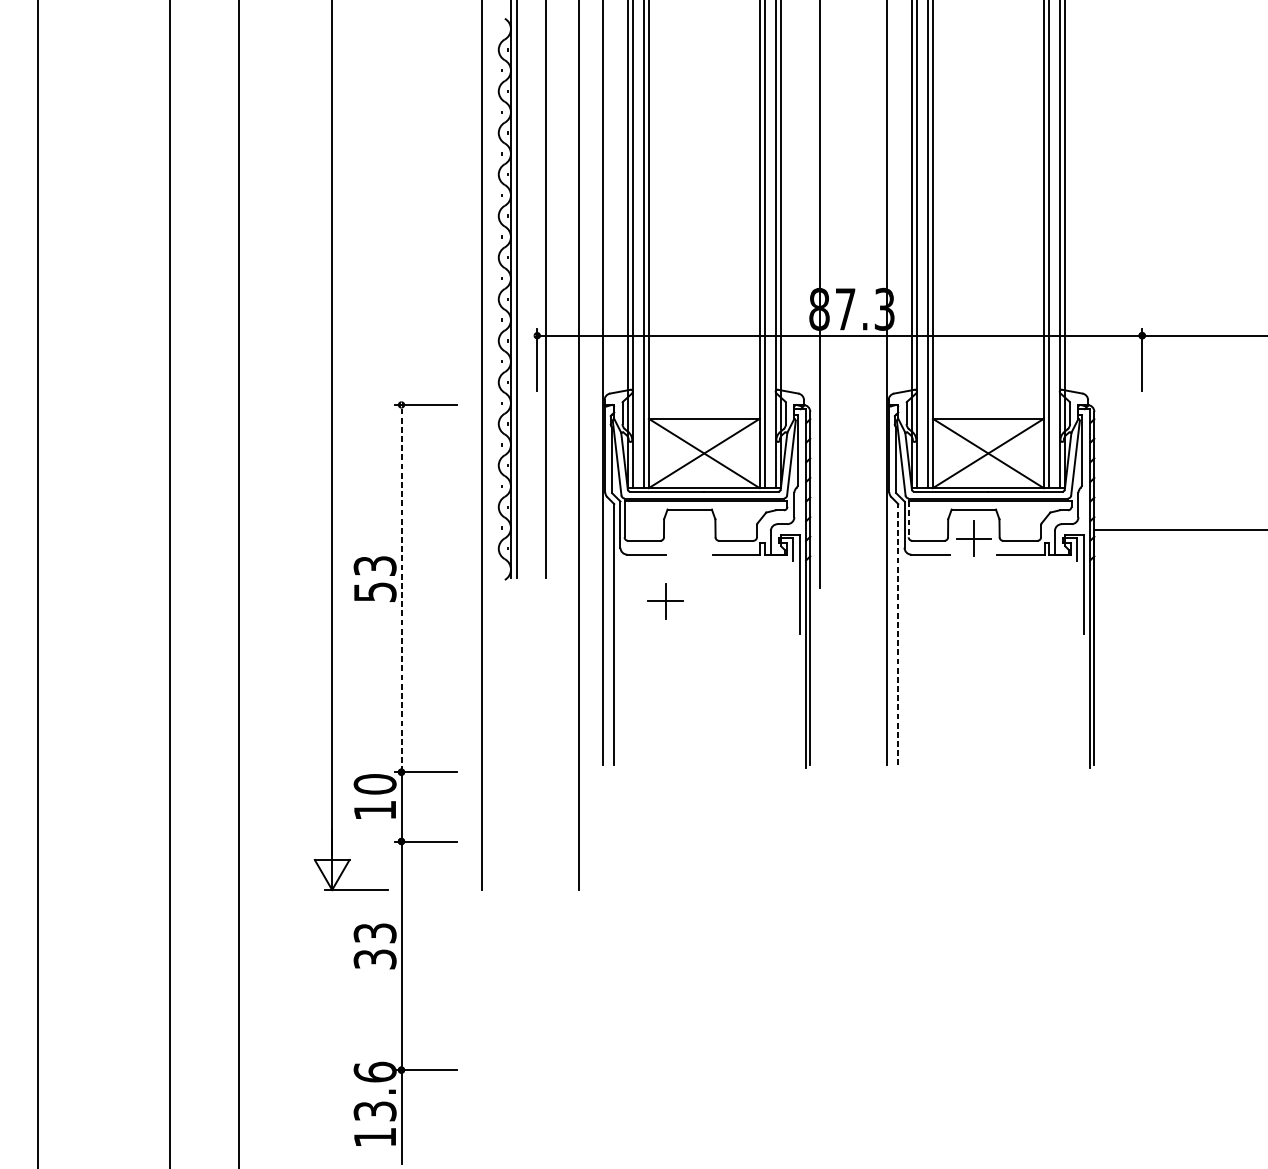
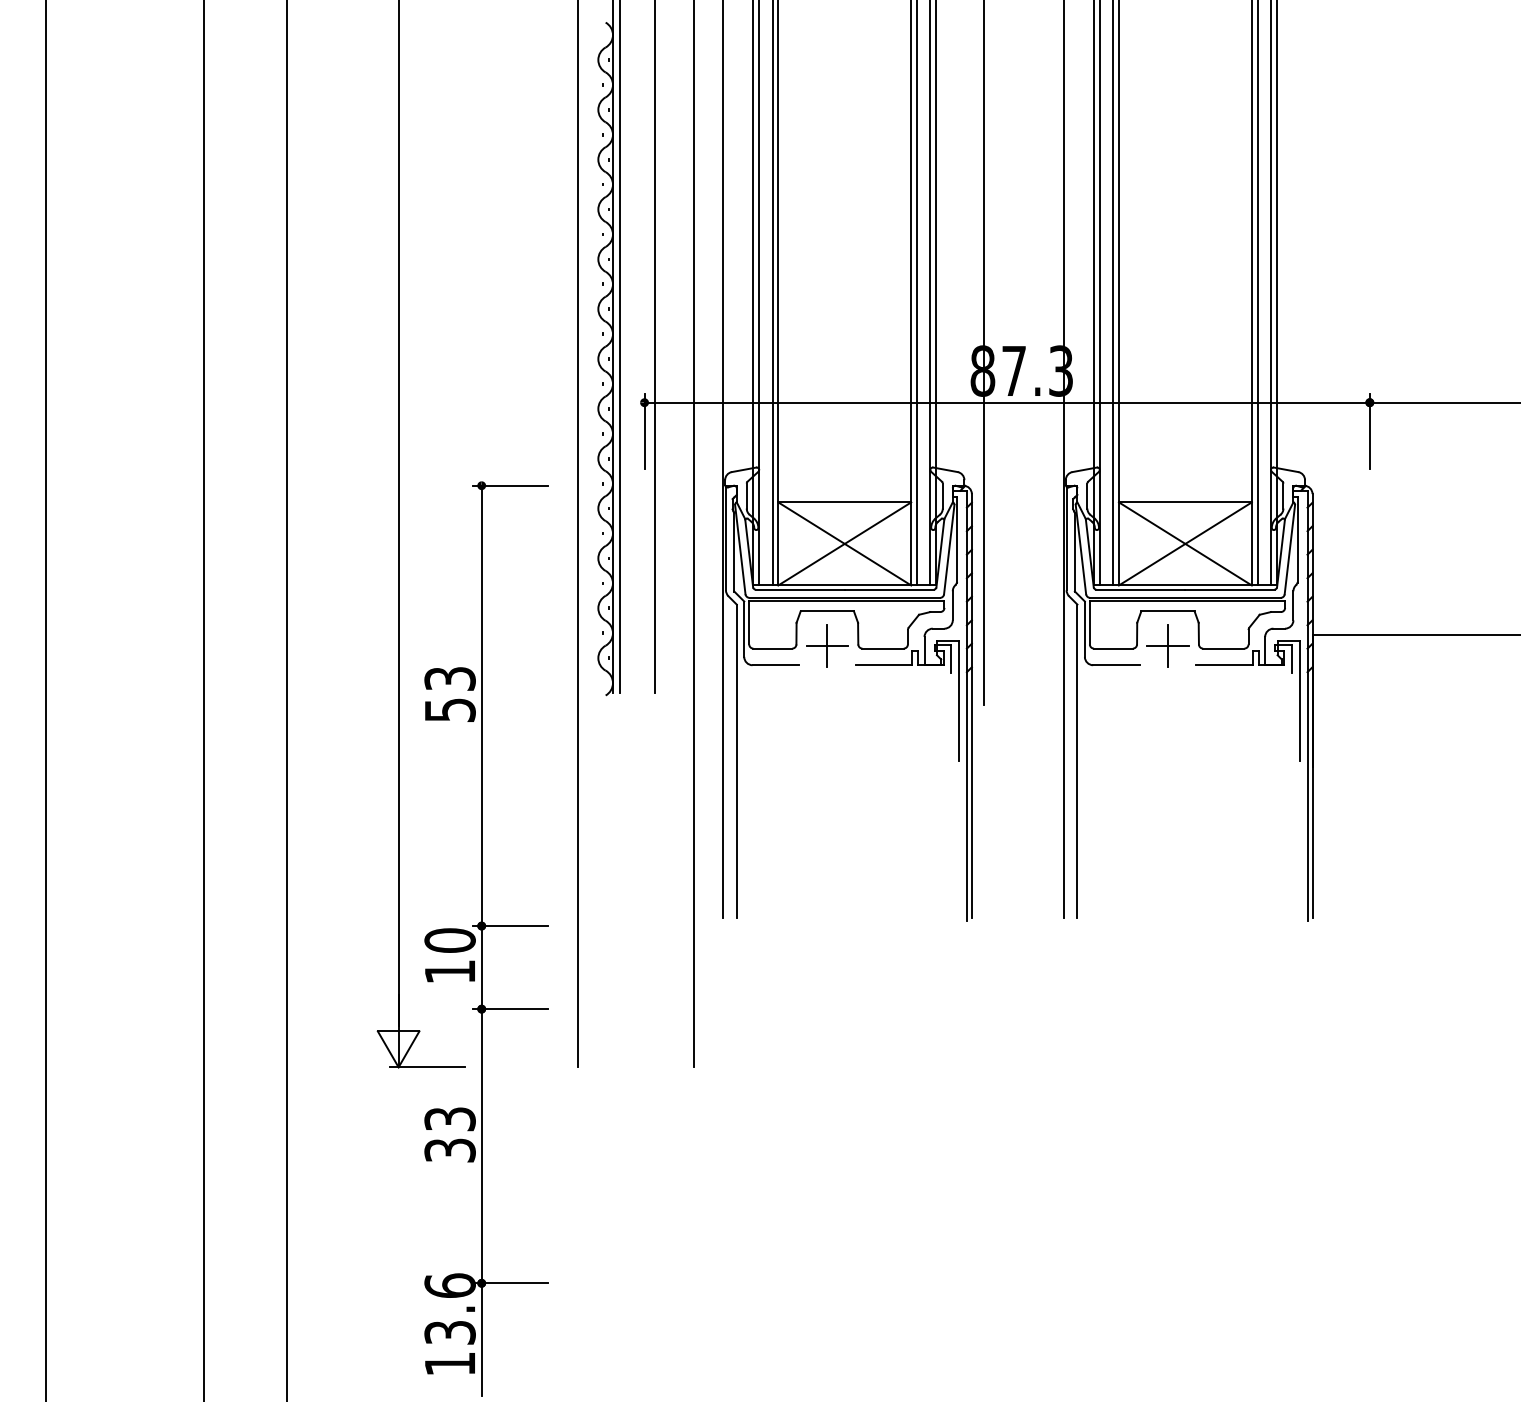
line: (908, 519) -> (1089, 622), dashed -> solid
line: (401, 588) -> (481, 705), dashed -> solid
part: (665, 600) -> (827, 645), moved
line: (898, 634) -> (1077, 761), dashed -> solid

